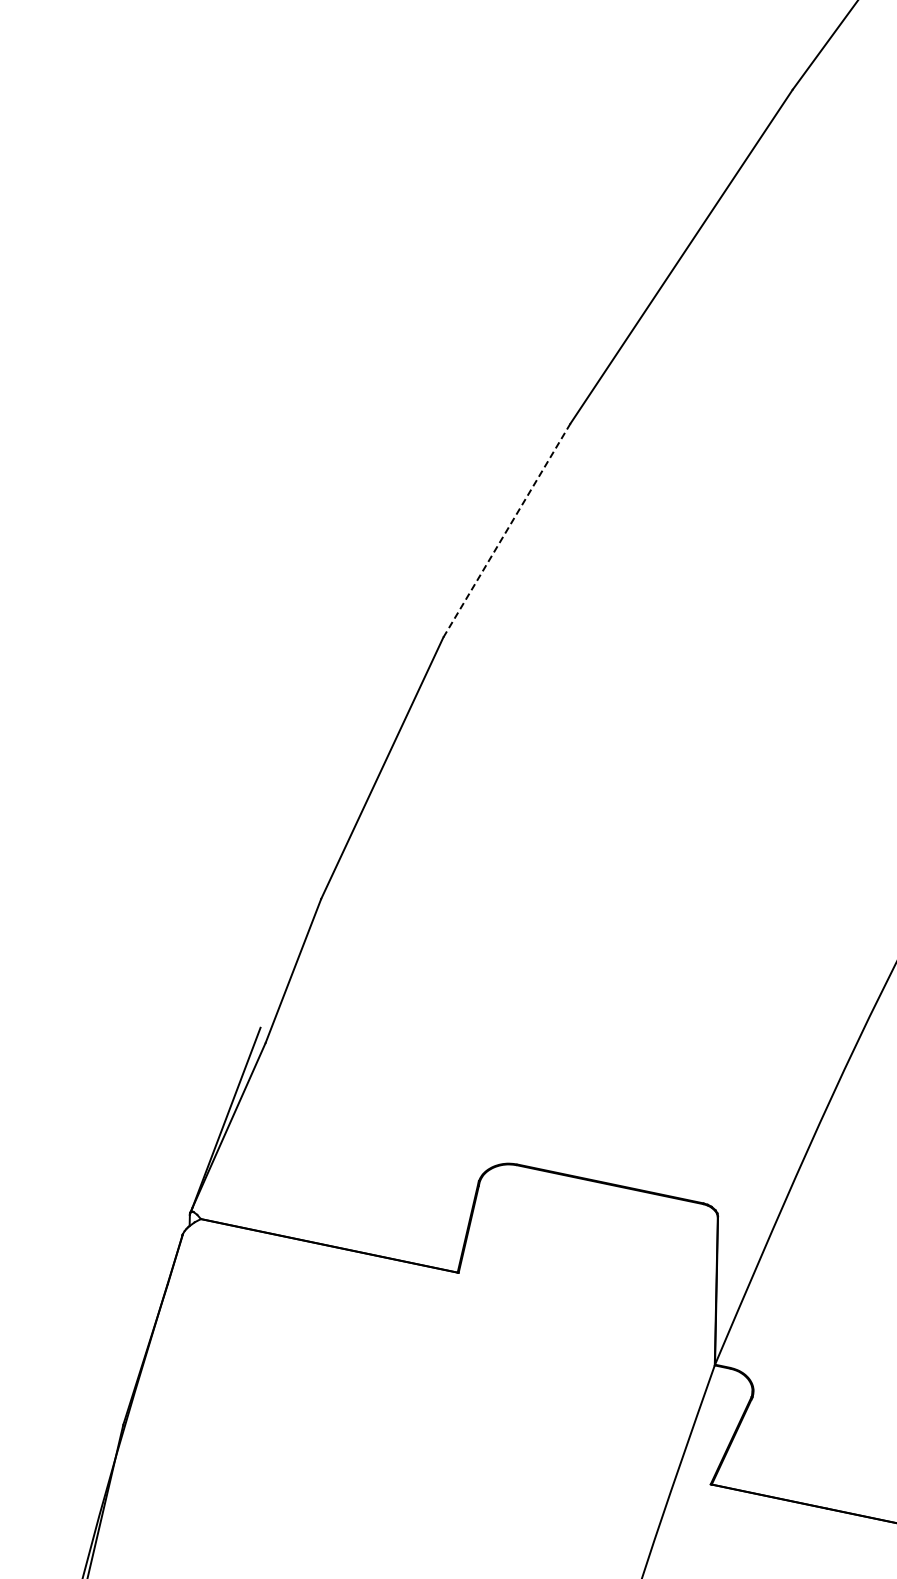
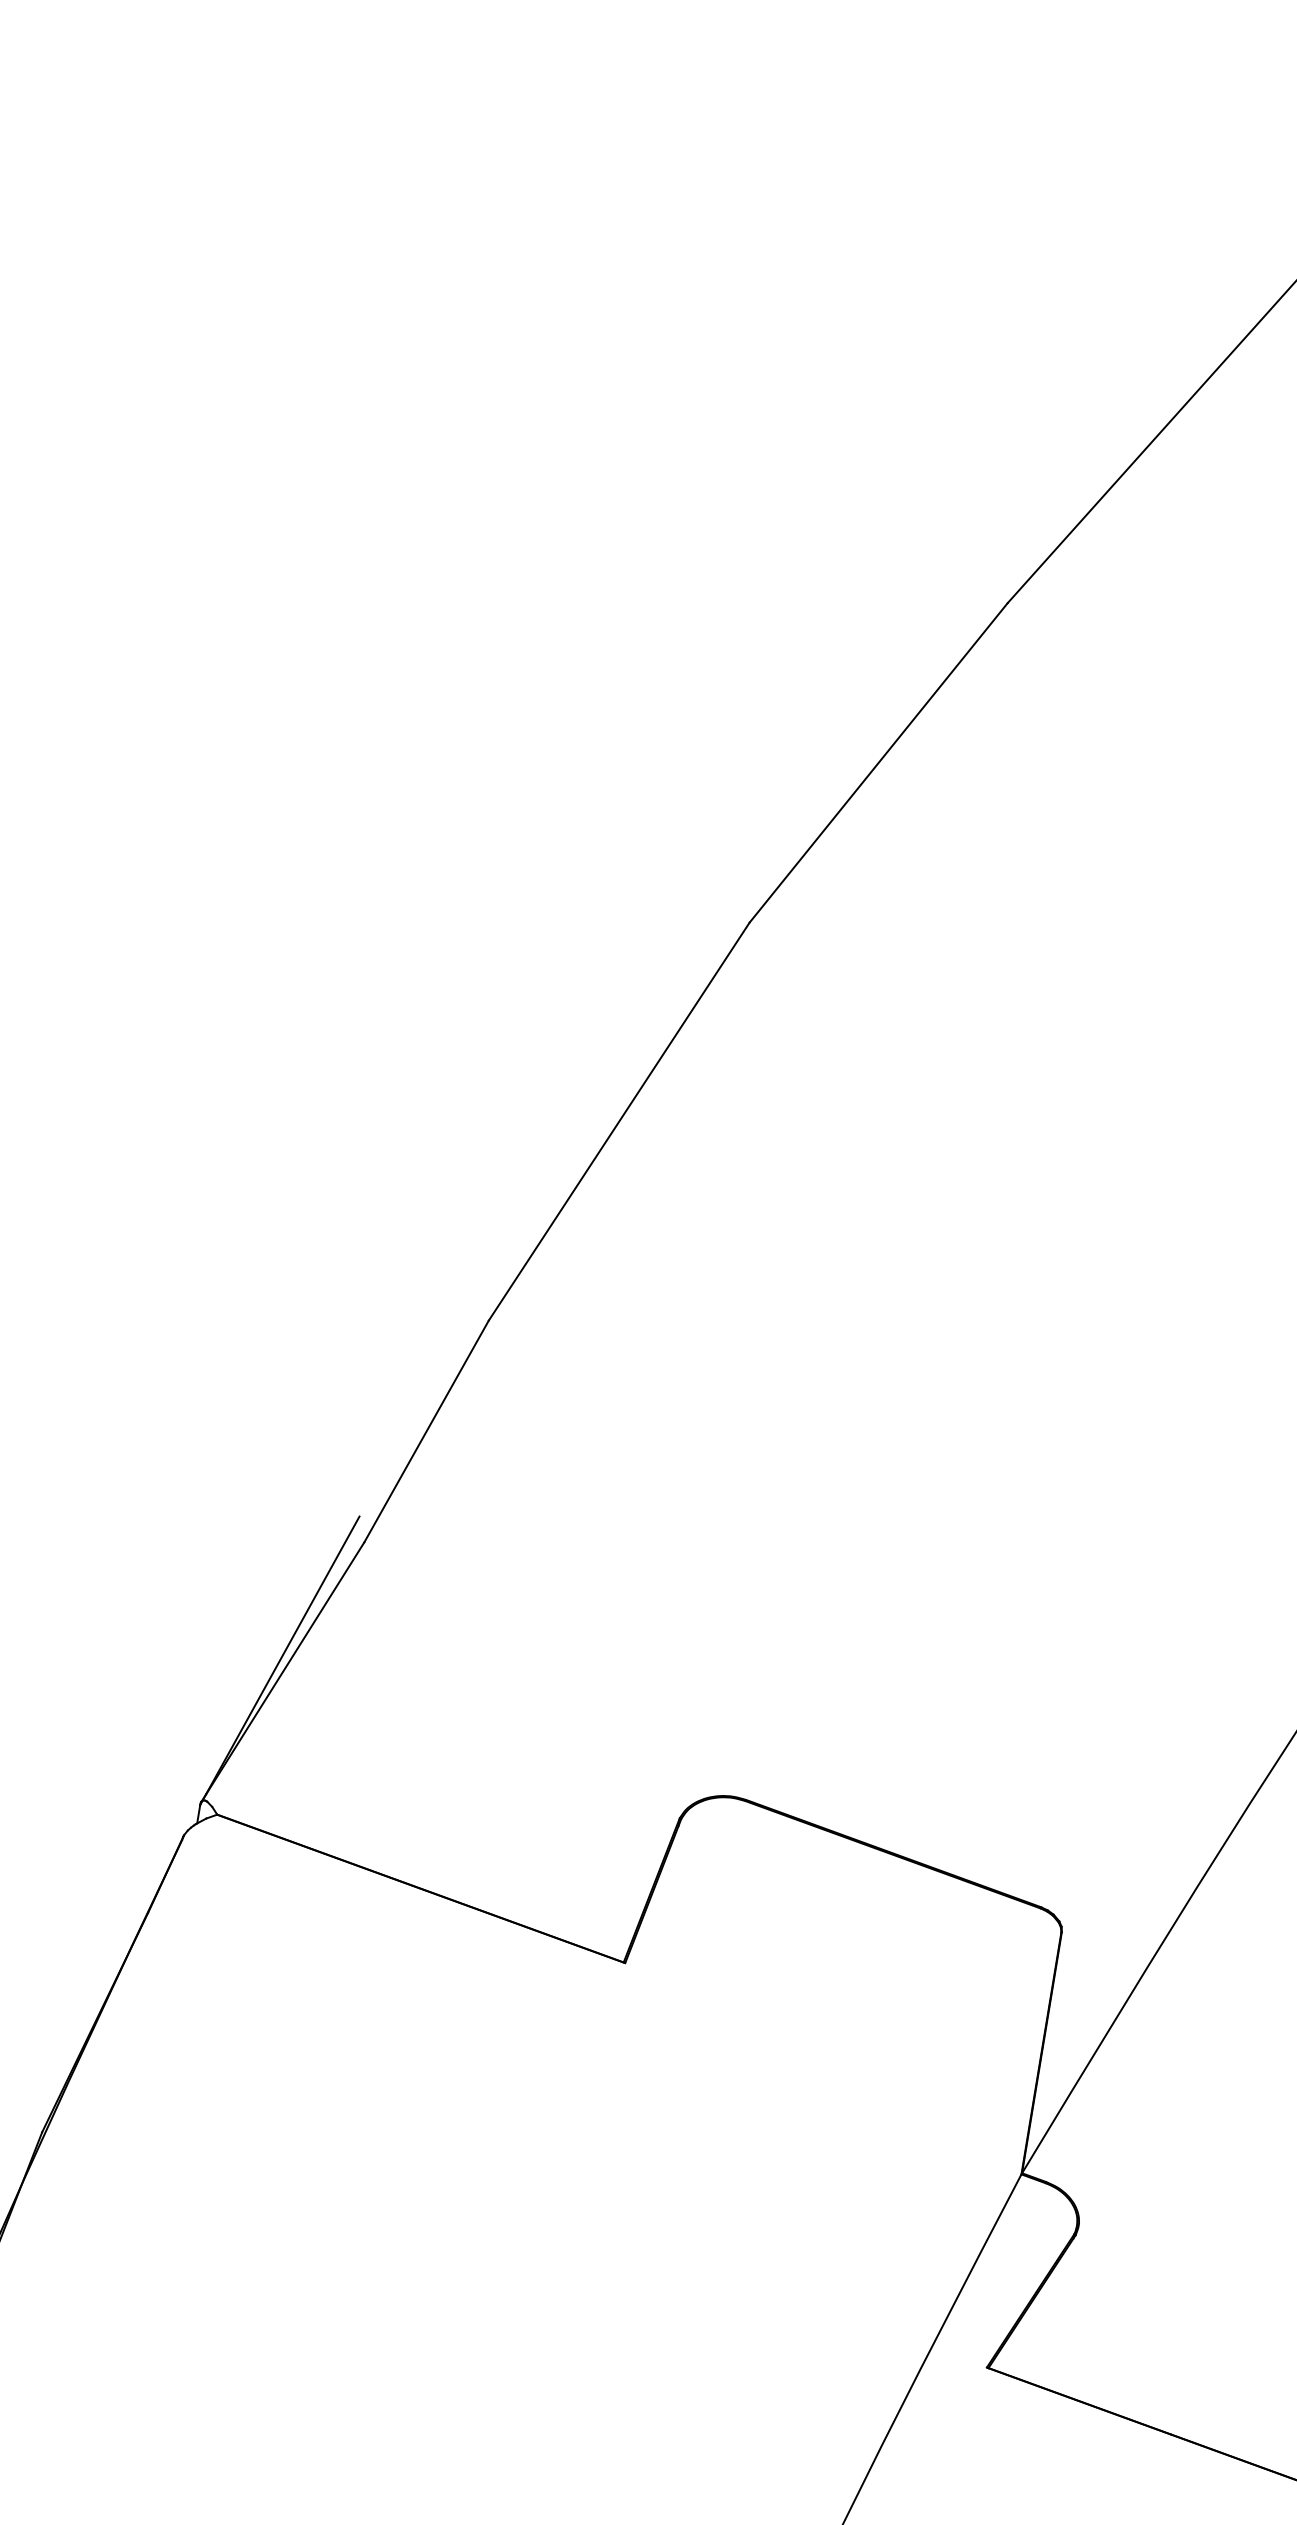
line: (506, 530) -> (877, 762), dashed -> solid

